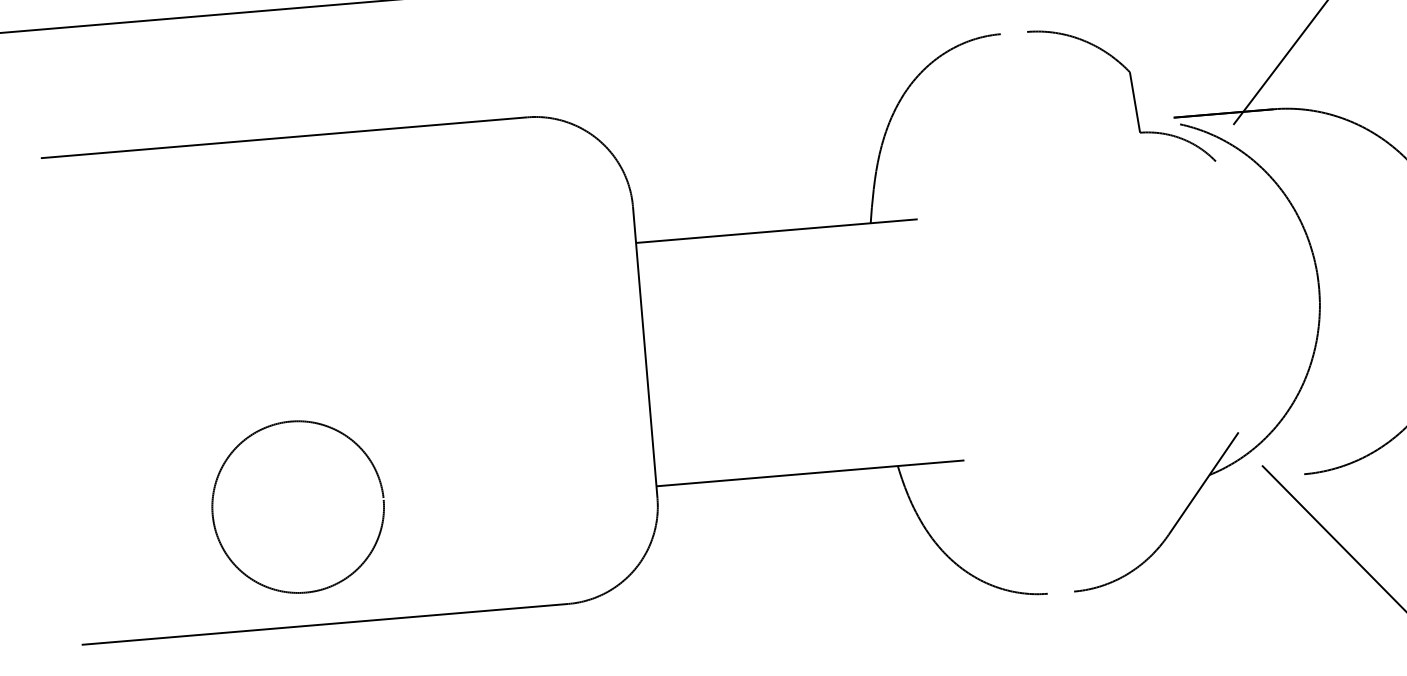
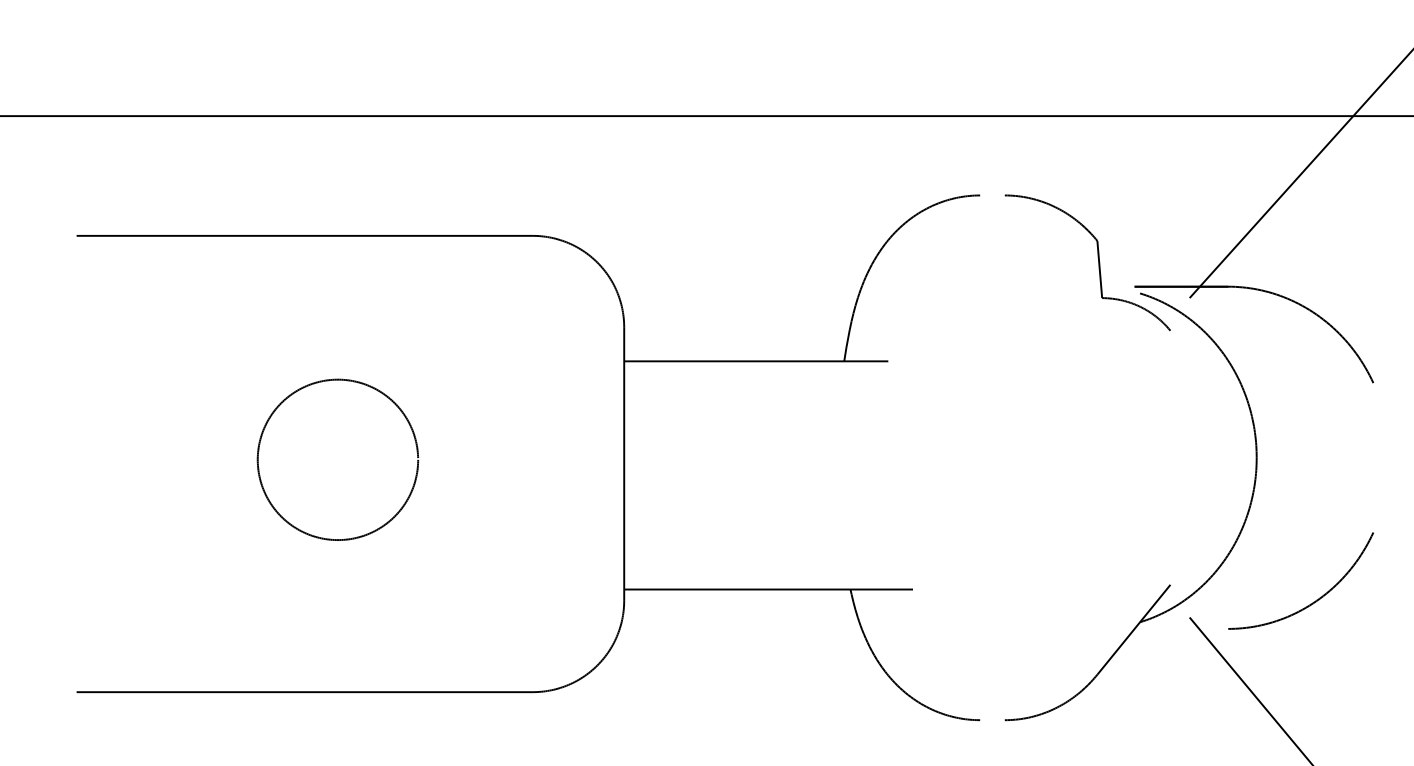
part: (220, 473) -> (268, 422), moved

